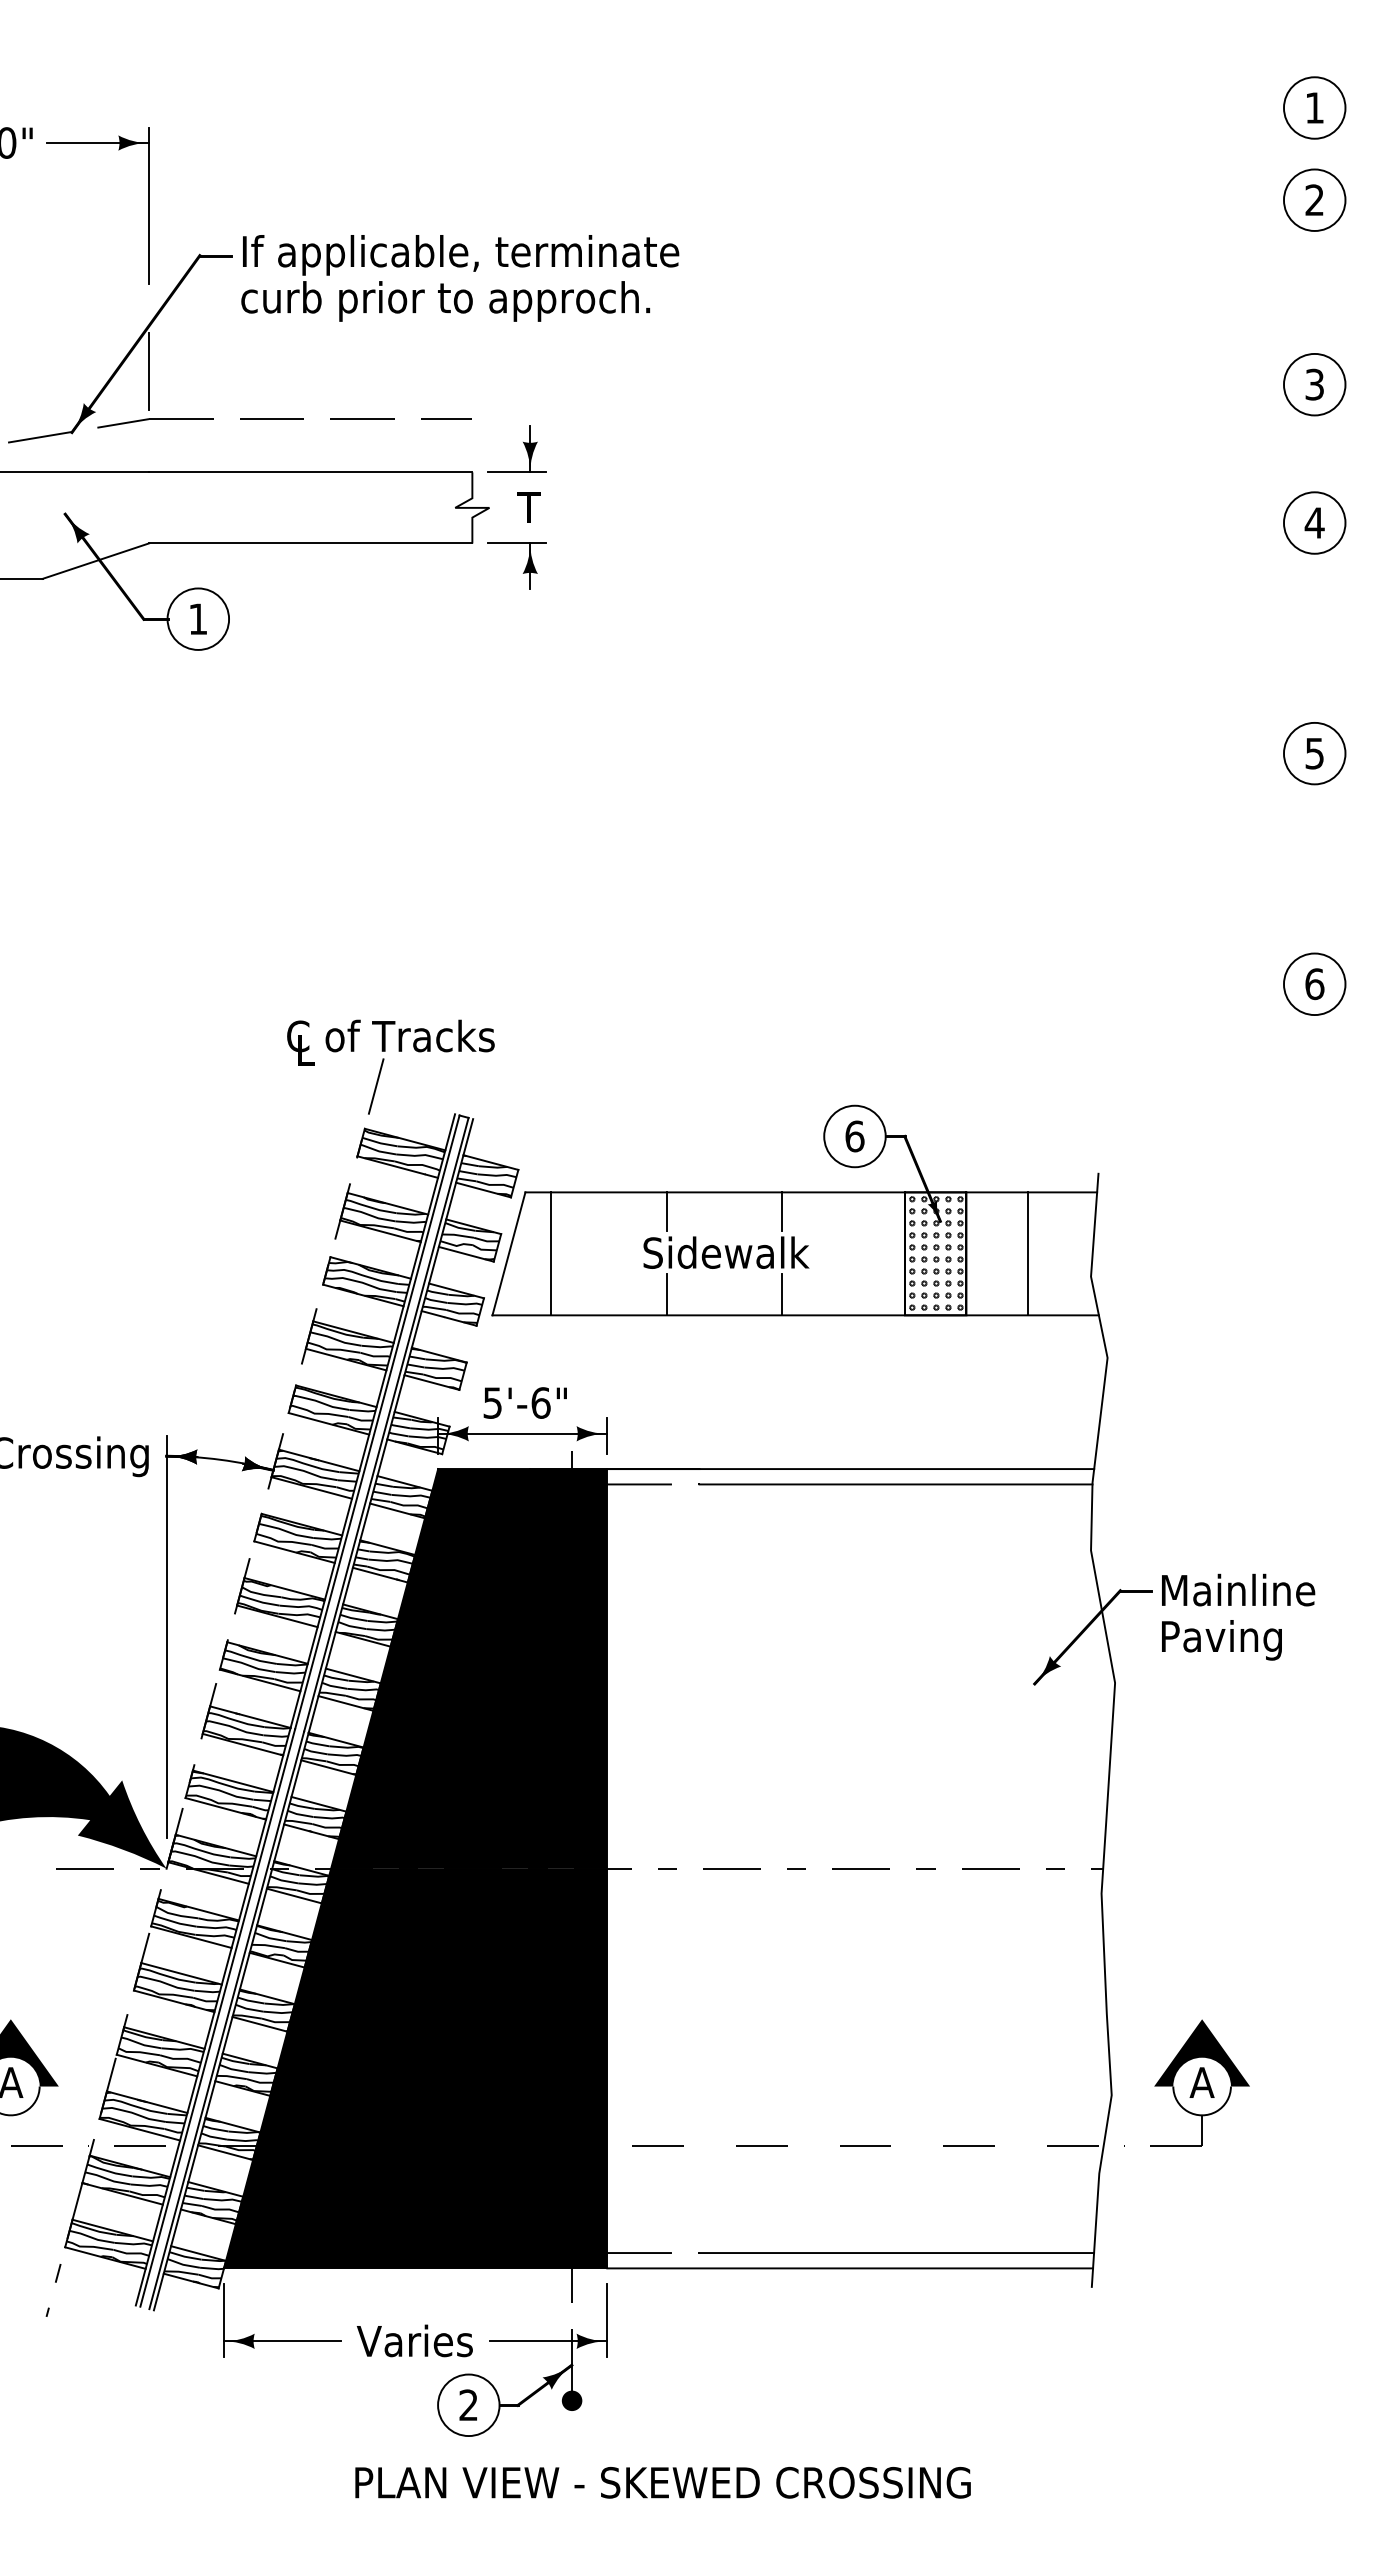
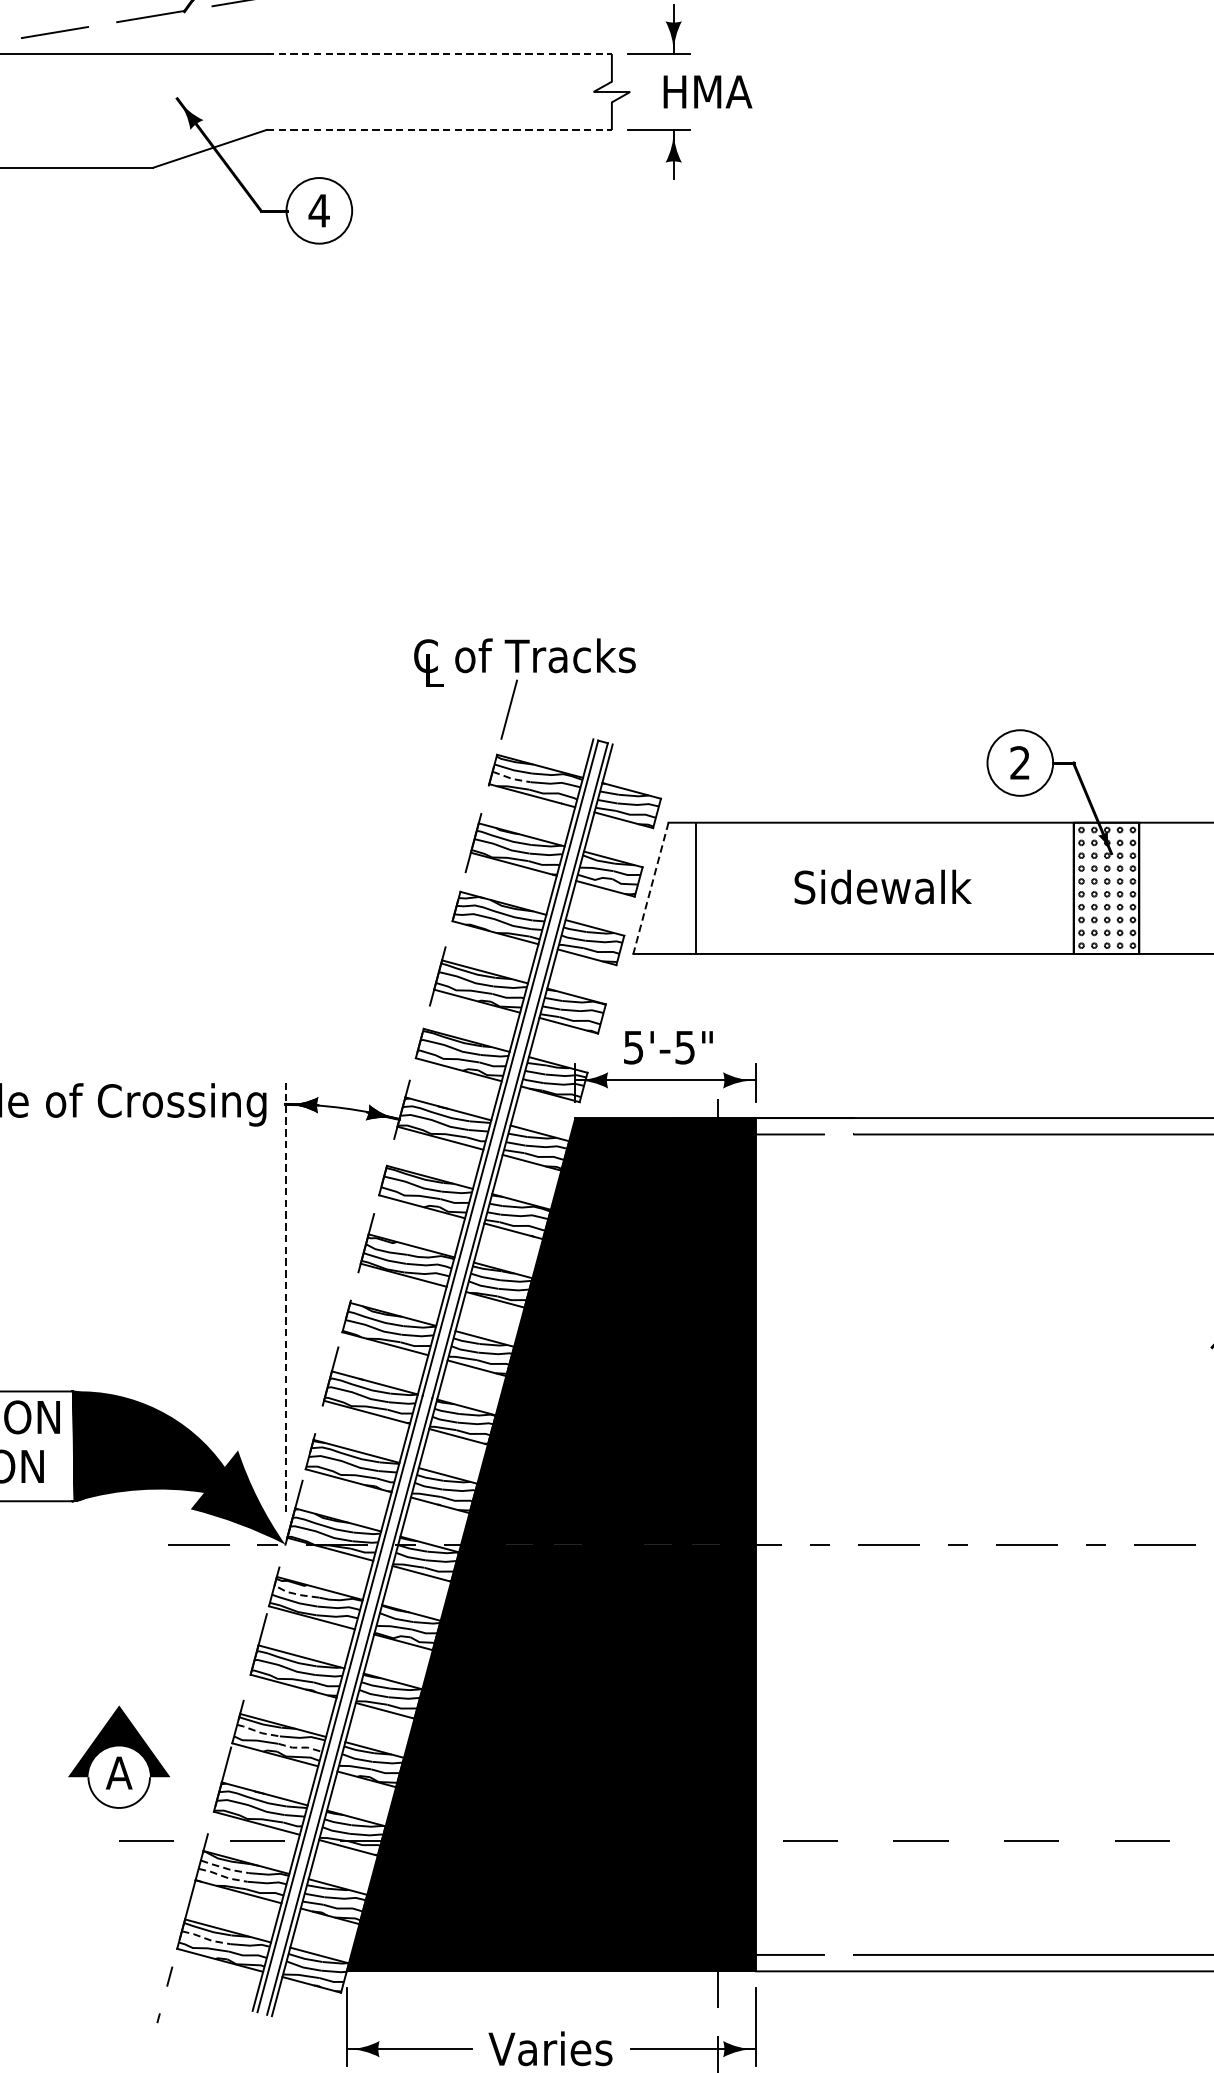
line: (310, 472) -> (439, 54), solid -> dashed
text: (560, 507) -> (705, 91), T -> HMA
line: (310, 543) -> (439, 130), solid -> dashed
text: (198, 618) -> (319, 210), 1 -> 4
text: (854, 1136) -> (1019, 763), 6 -> 2
line: (378, 1151) -> (511, 779), solid -> dashed
line: (666, 1211) -> (819, 843), removed
line: (781, 1211) -> (941, 843), removed
line: (508, 1253) -> (650, 887), solid -> dashed
line: (1027, 1253) -> (1204, 887), removed
line: (666, 1294) -> (819, 931), removed
line: (781, 1294) -> (941, 931), removed
text: (540, 1402) -> (684, 1047), 5'-6" -> 5'-5"
line: (166, 1636) -> (285, 1296), solid -> dashed
line: (176, 1914) -> (296, 1593), solid -> dashed
line: (141, 2044) -> (258, 1732), solid -> dashed
line: (180, 2058) -> (300, 1747), solid -> dashed
line: (109, 2171) -> (224, 1867), solid -> dashed
line: (108, 2179) -> (223, 1876), solid -> dashed
line: (92, 2237) -> (206, 1938), solid -> dashed

